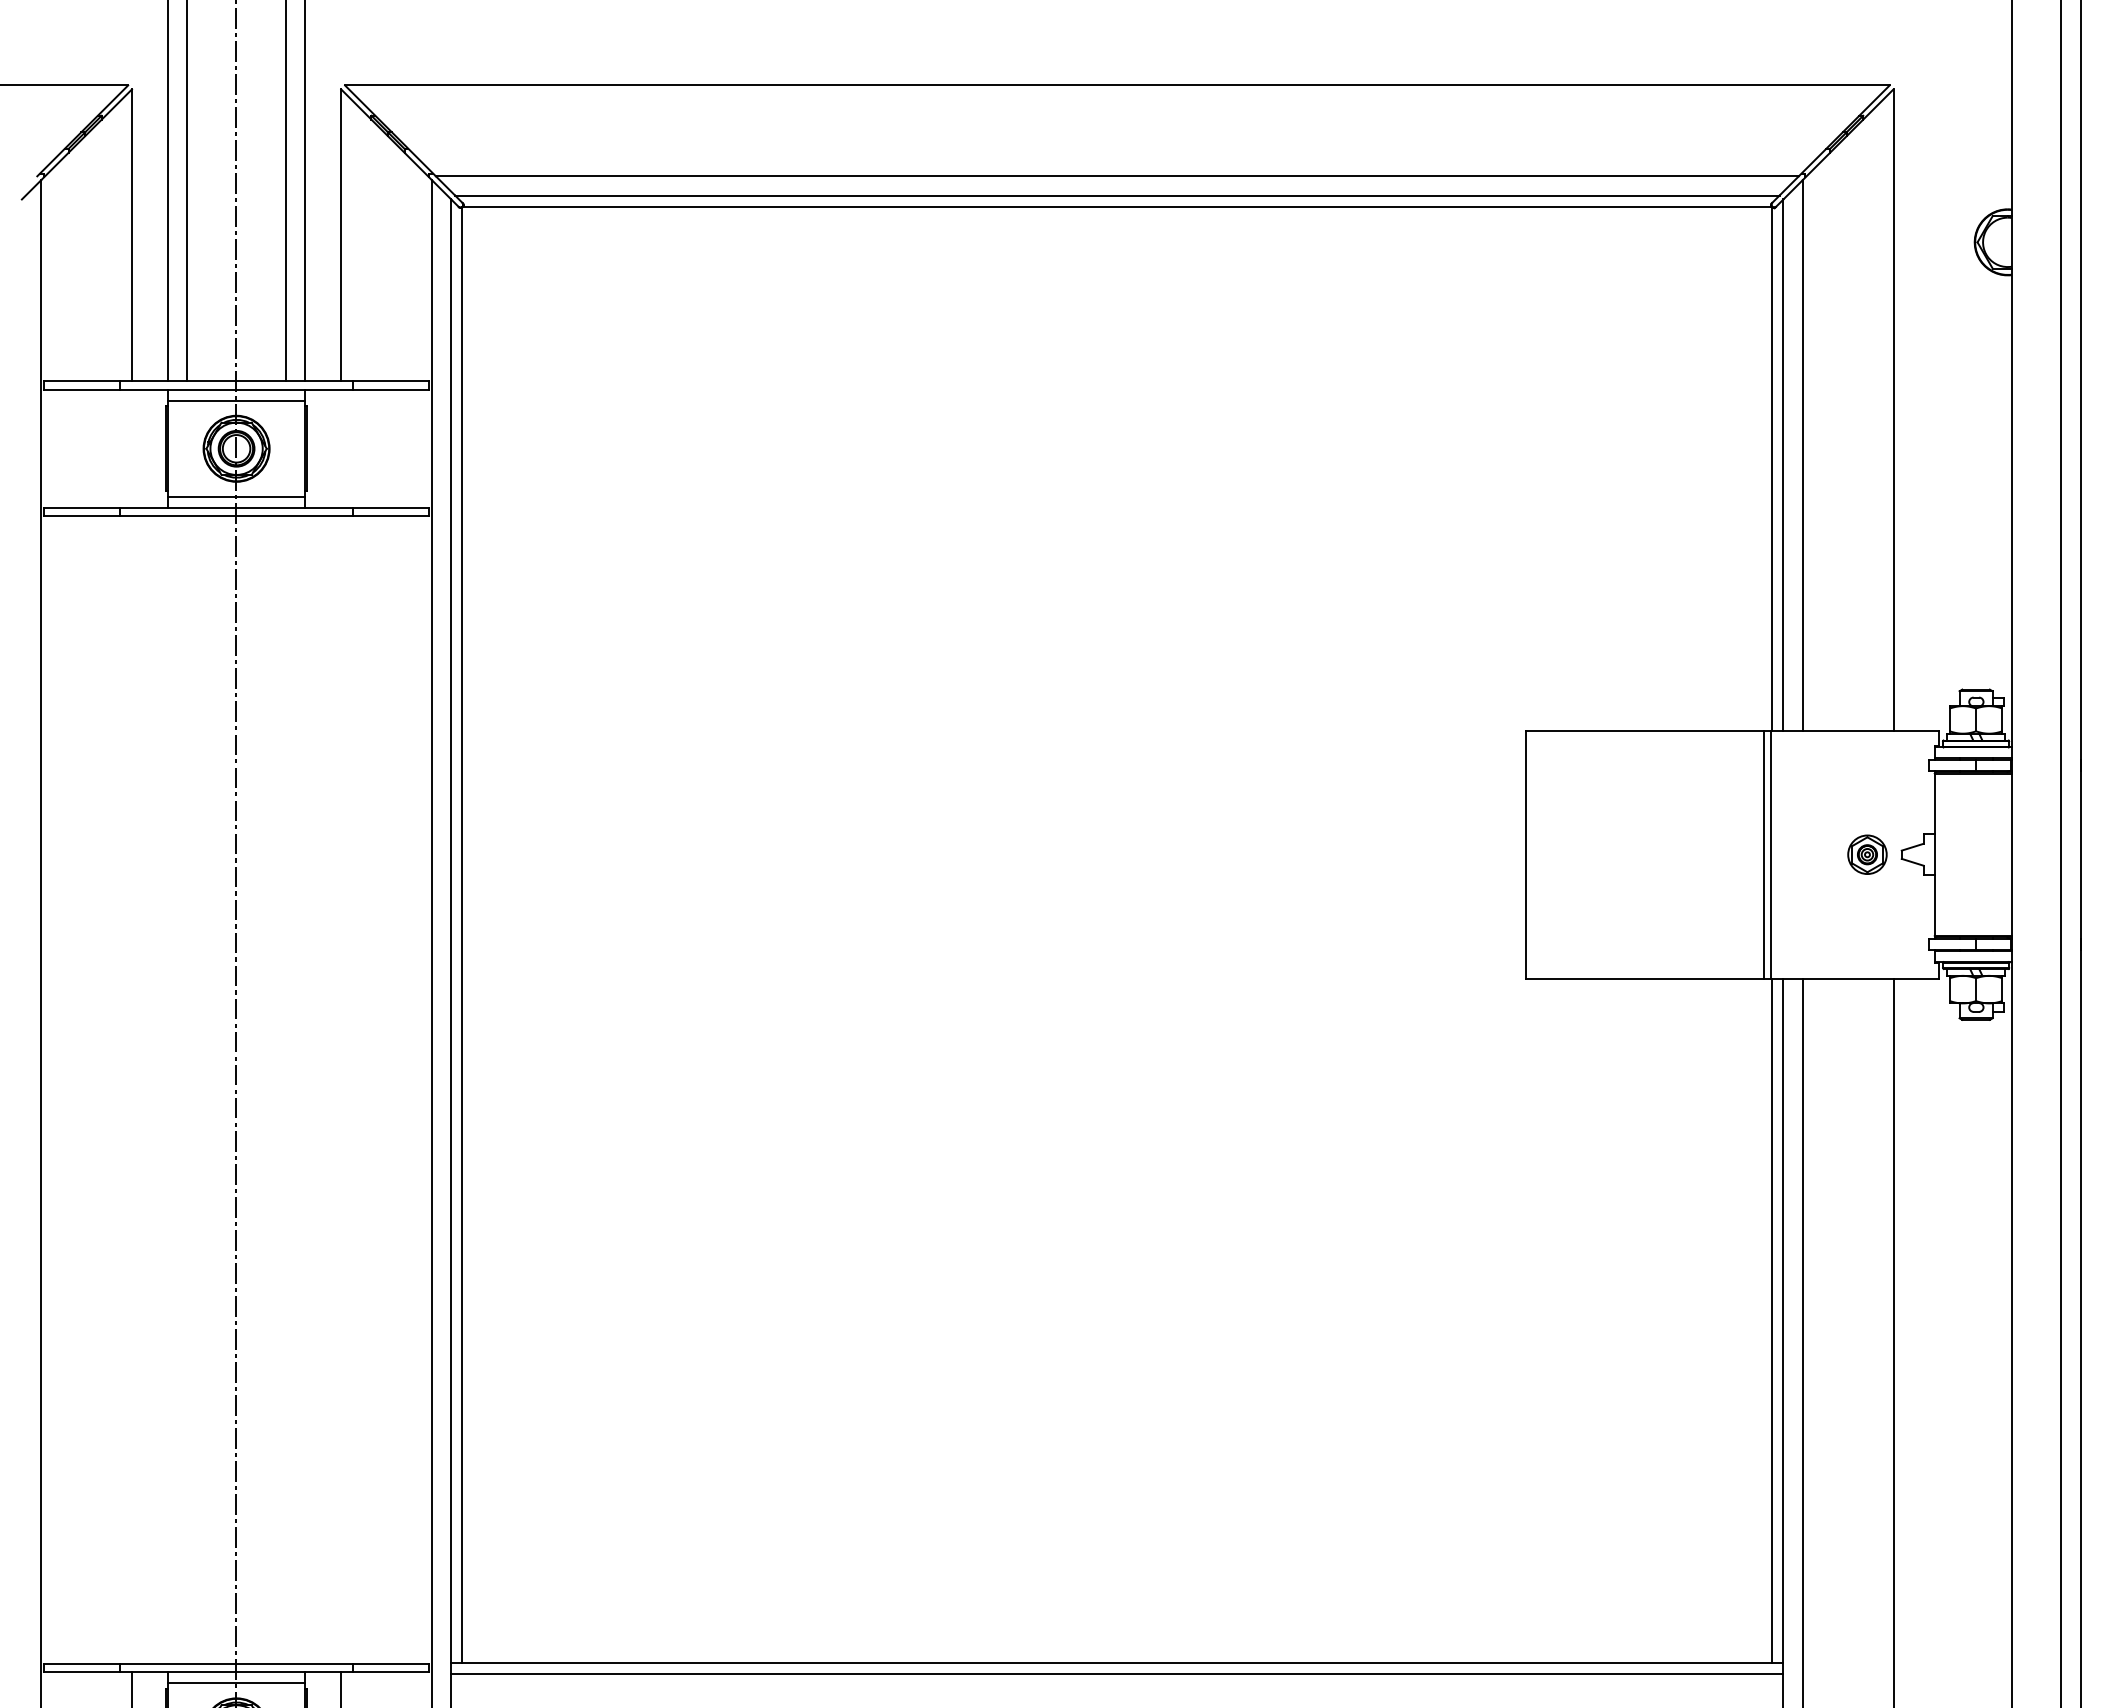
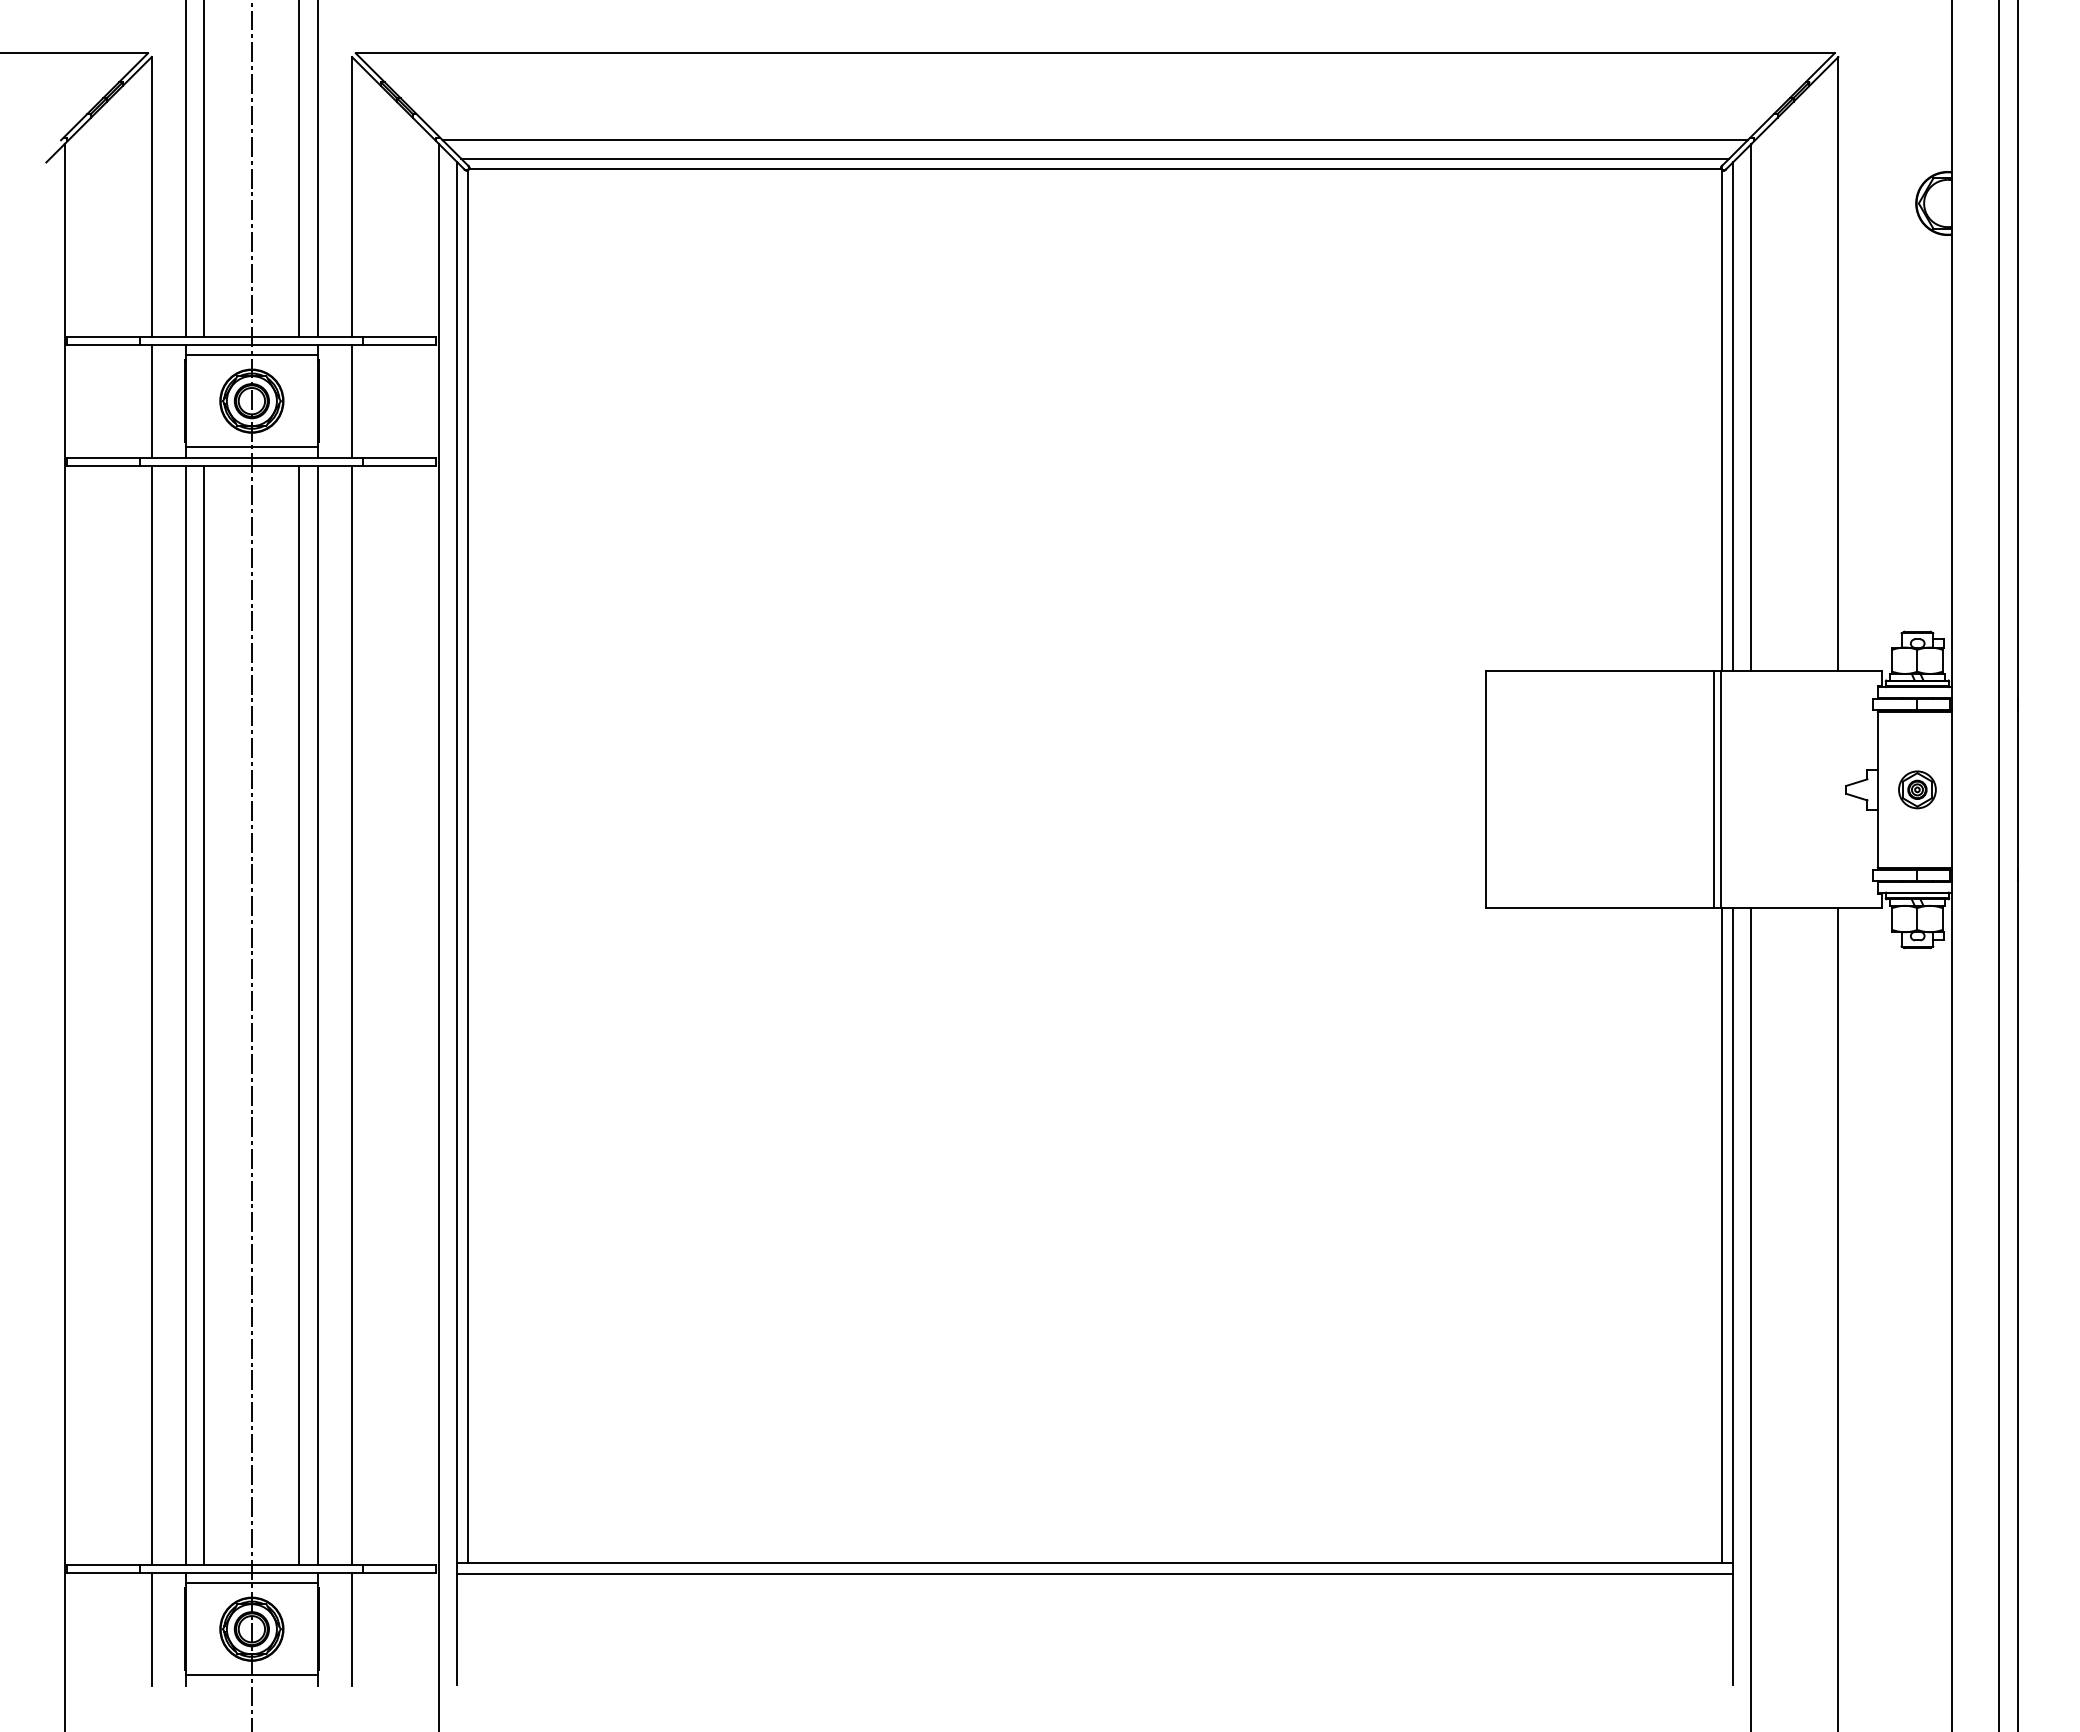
line: (131, 448) -> (151, 400), added
line: (341, 448) -> (352, 400), added
part: (1867, 854) -> (1917, 789), moved
line: (131, 1089) -> (151, 1014), added
line: (168, 1089) -> (186, 1014), added
line: (187, 1089) -> (204, 1014), added
line: (286, 1089) -> (299, 1014), added
line: (305, 1089) -> (317, 1014), added
line: (341, 1089) -> (352, 1014), added

